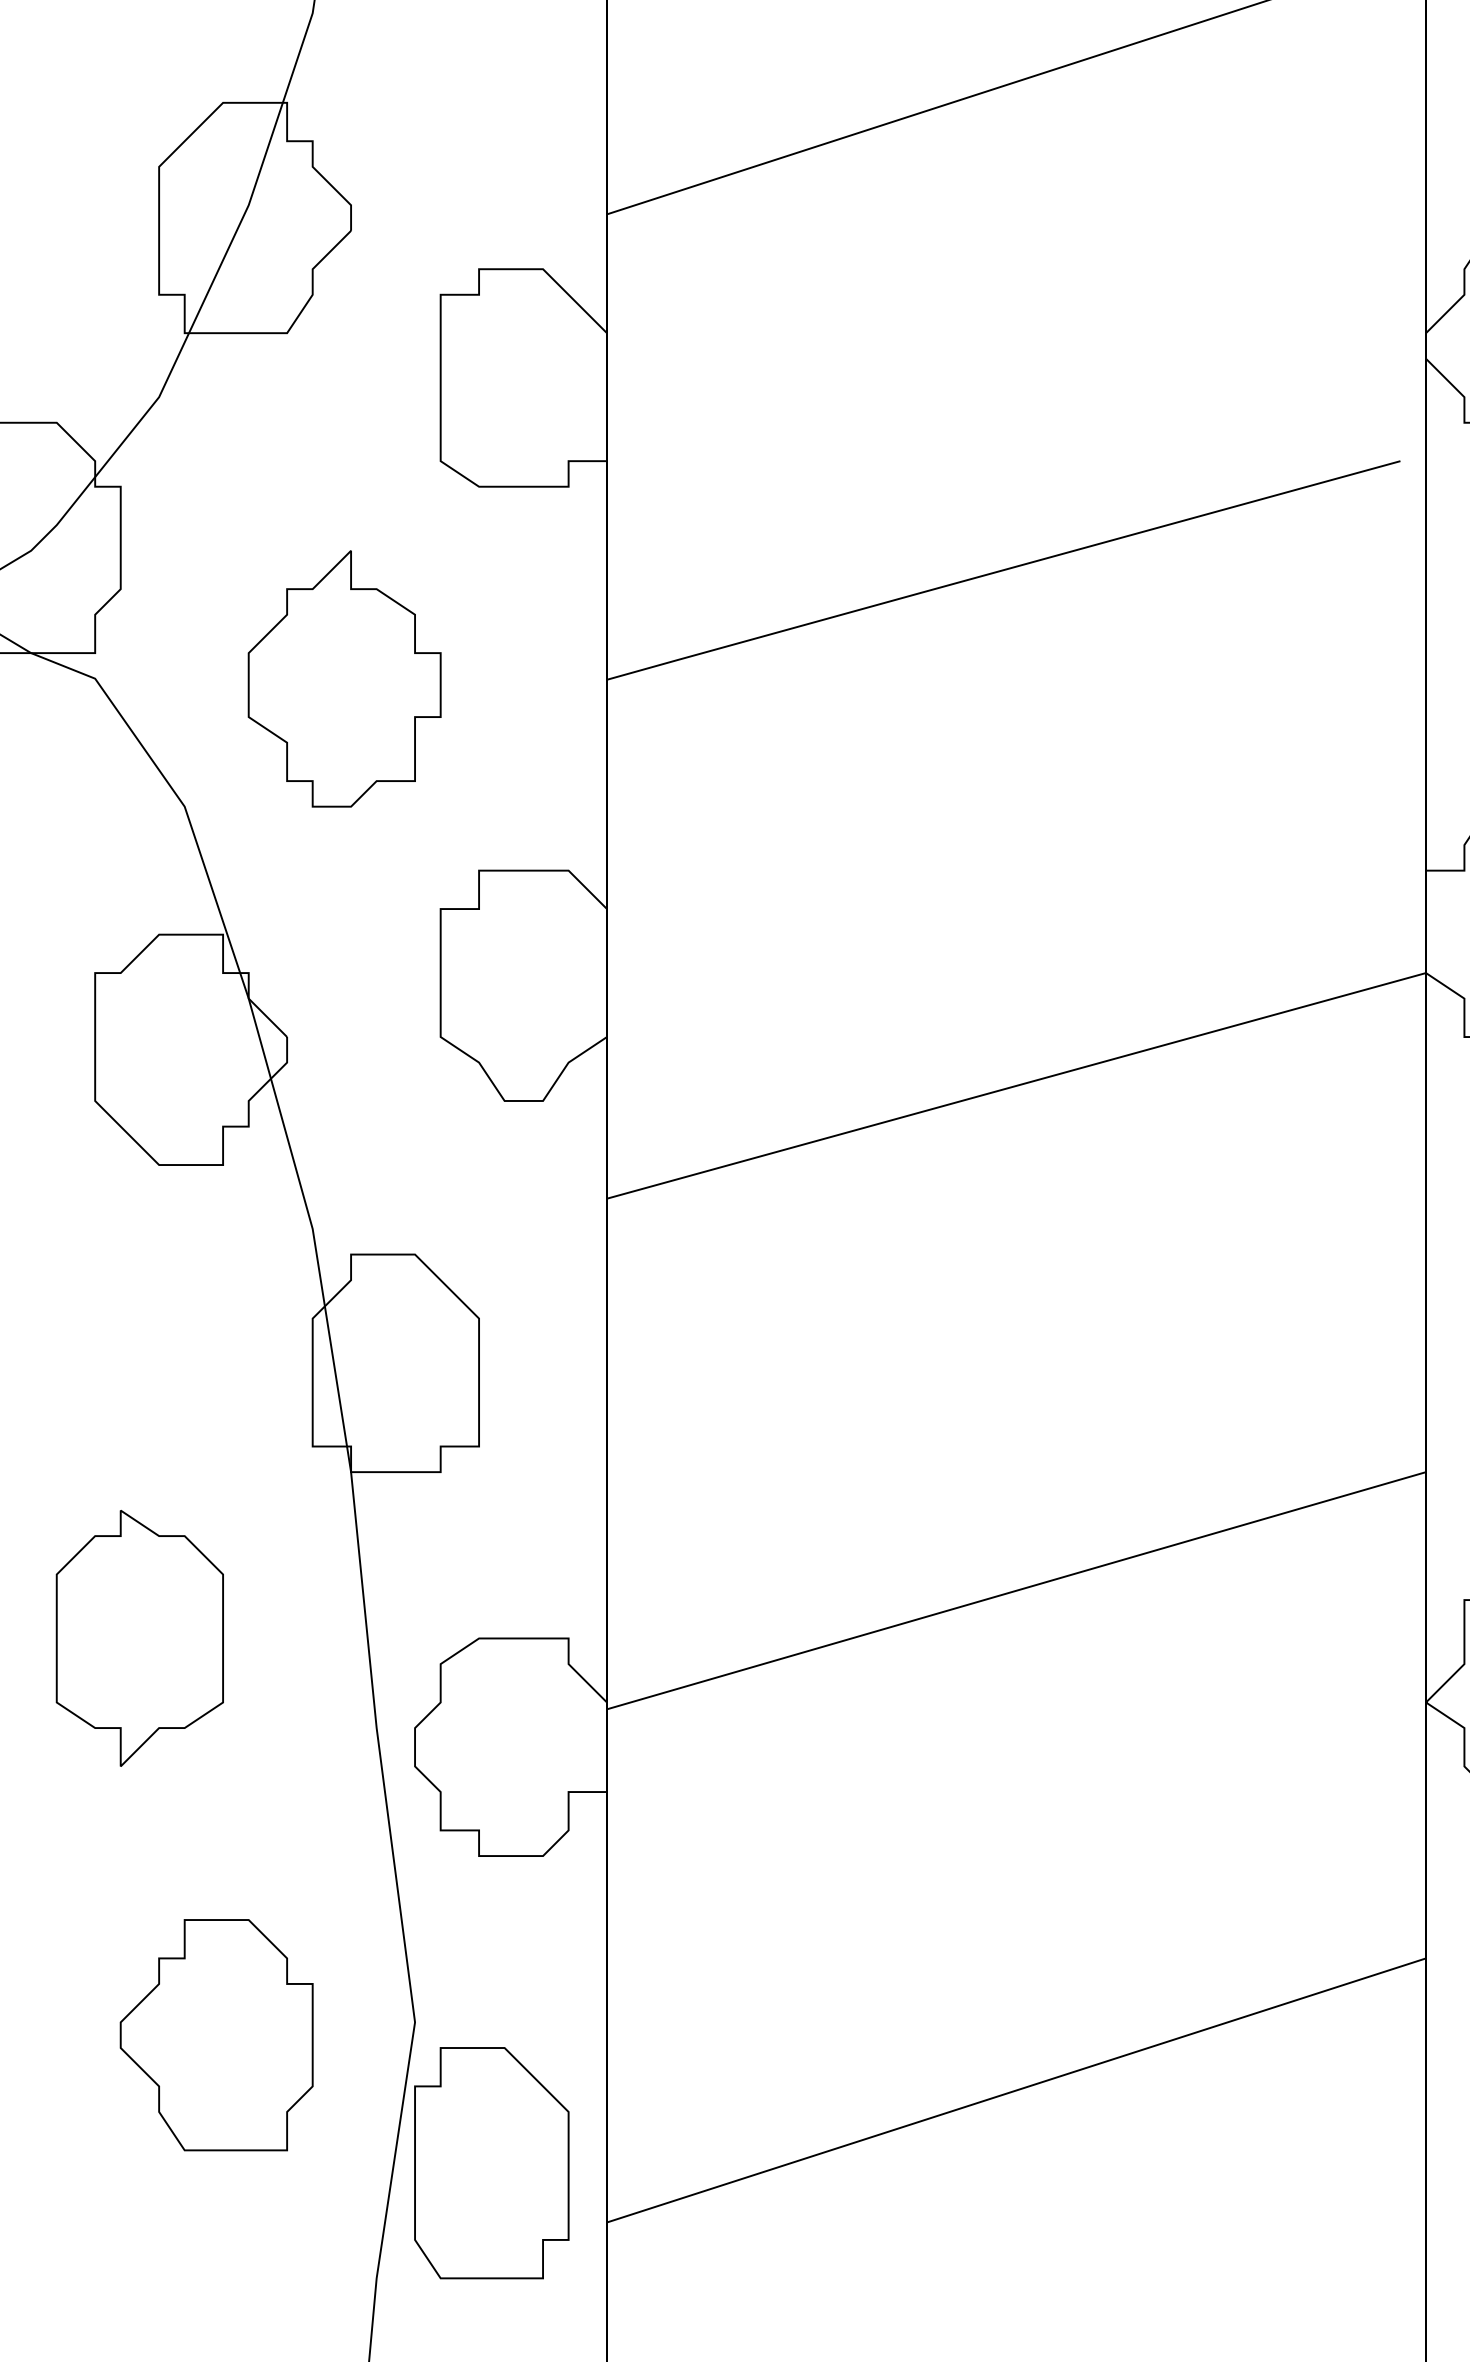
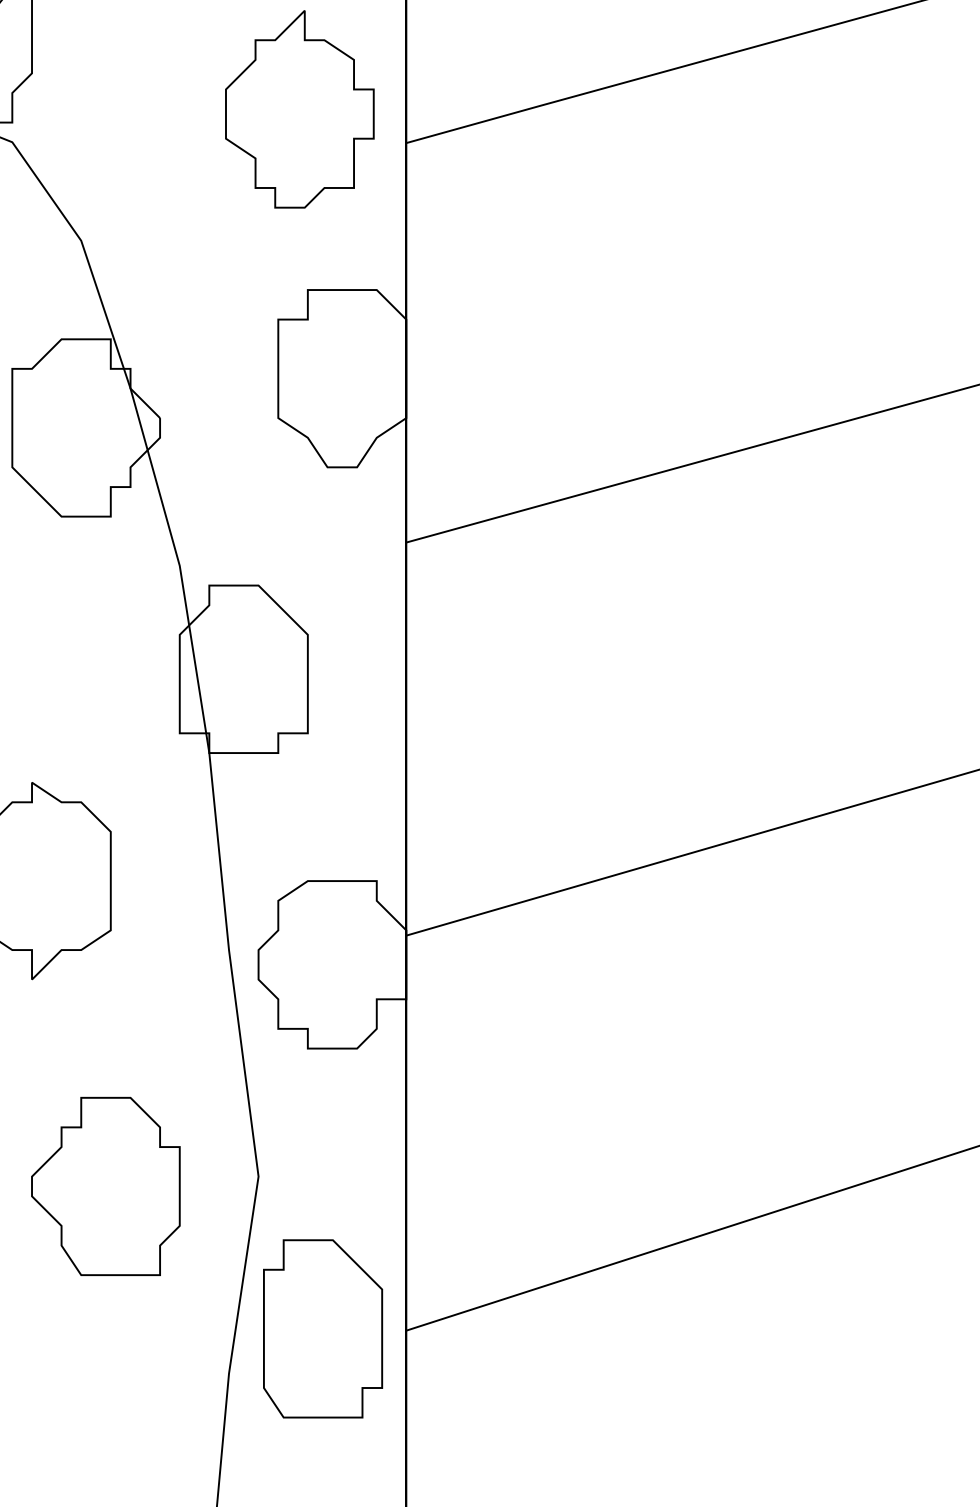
part: (344, 678) -> (299, 109), moved
part: (491, 2163) -> (322, 1329), moved

